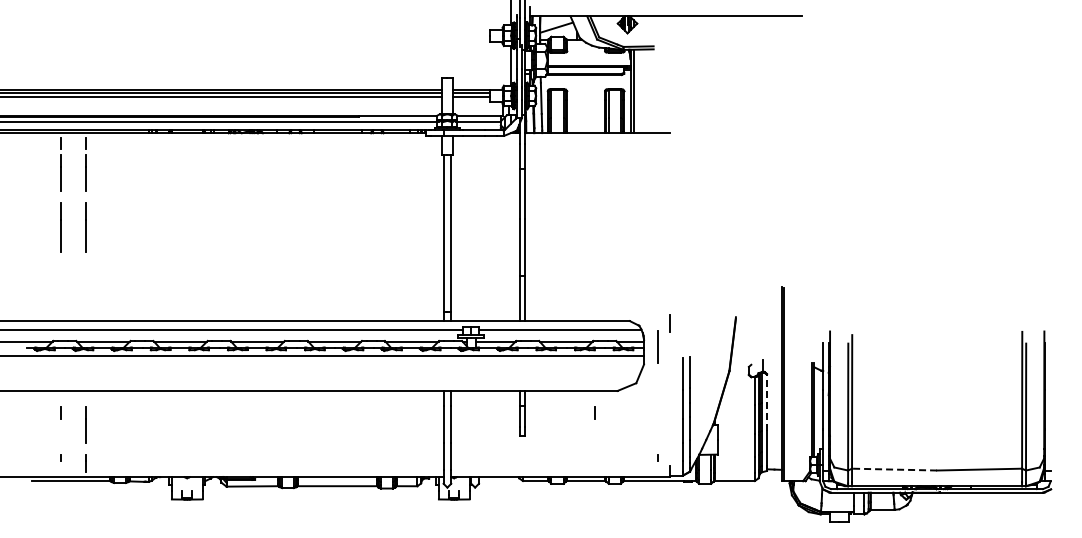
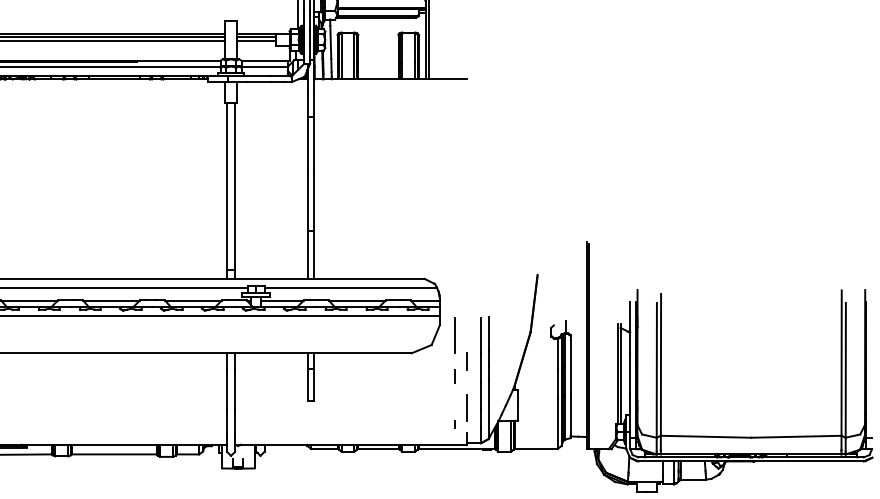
line: (669, 323) -> (466, 361), moved
line: (657, 346) -> (454, 334), moved
line: (766, 402) -> (570, 365), dashed -> solid
line: (594, 412) -> (454, 376), moved
line: (669, 442) -> (466, 407), added
line: (894, 469) -> (705, 436), dashed -> solid

